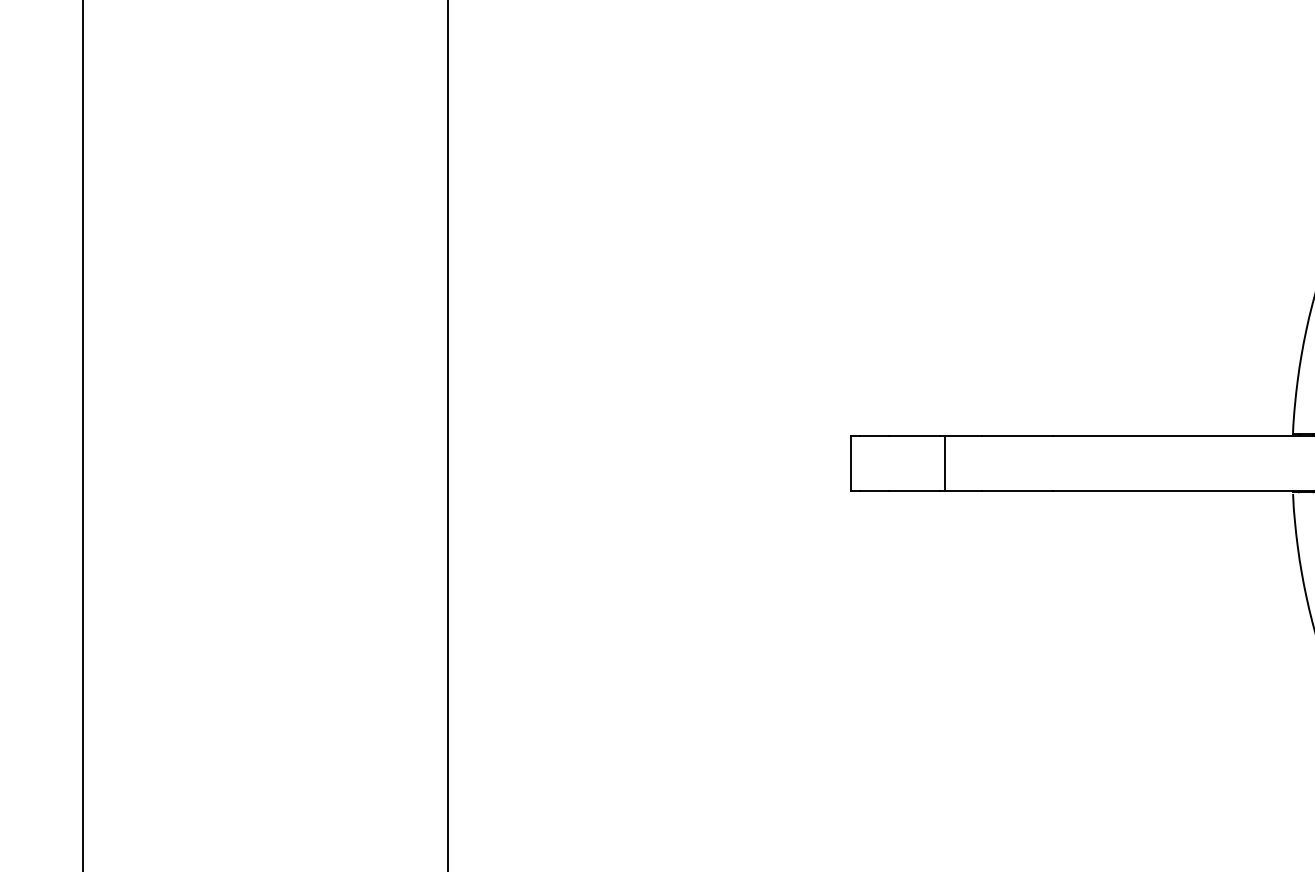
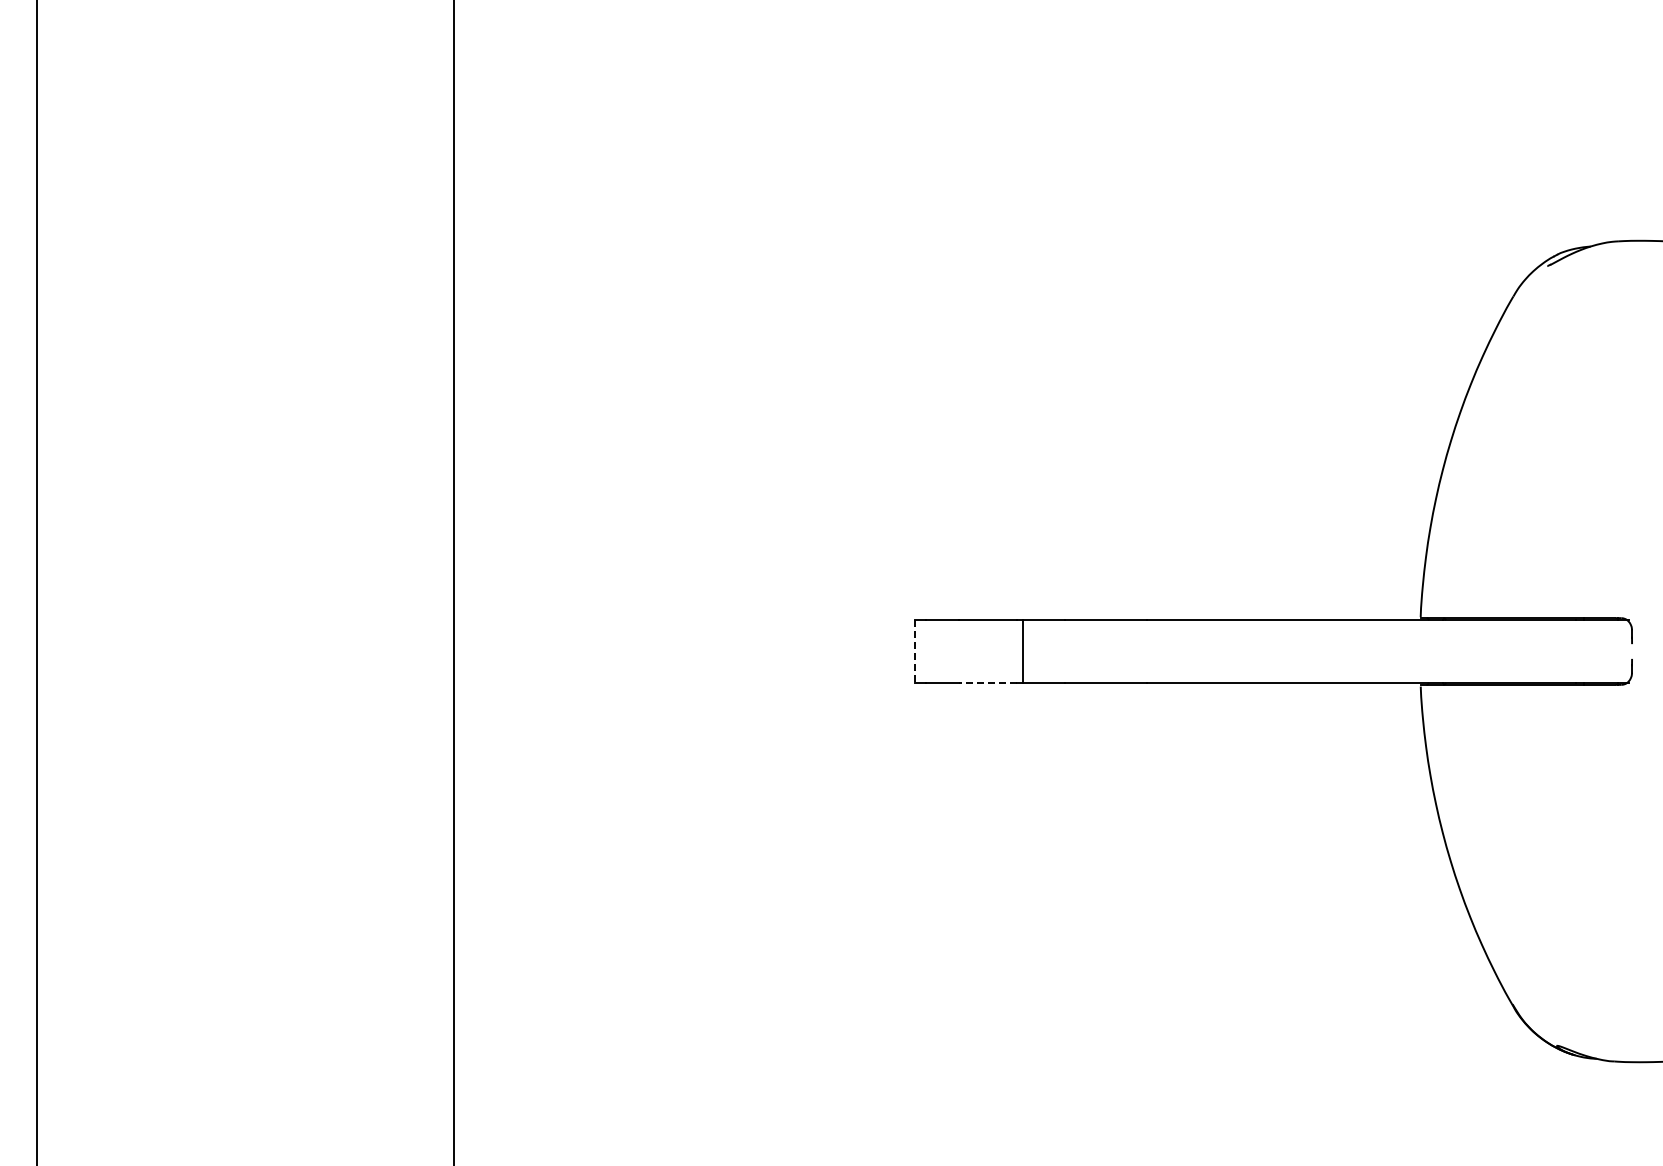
line: (850, 464) -> (914, 652), solid -> dashed
line: (914, 490) -> (987, 682), solid -> dashed

